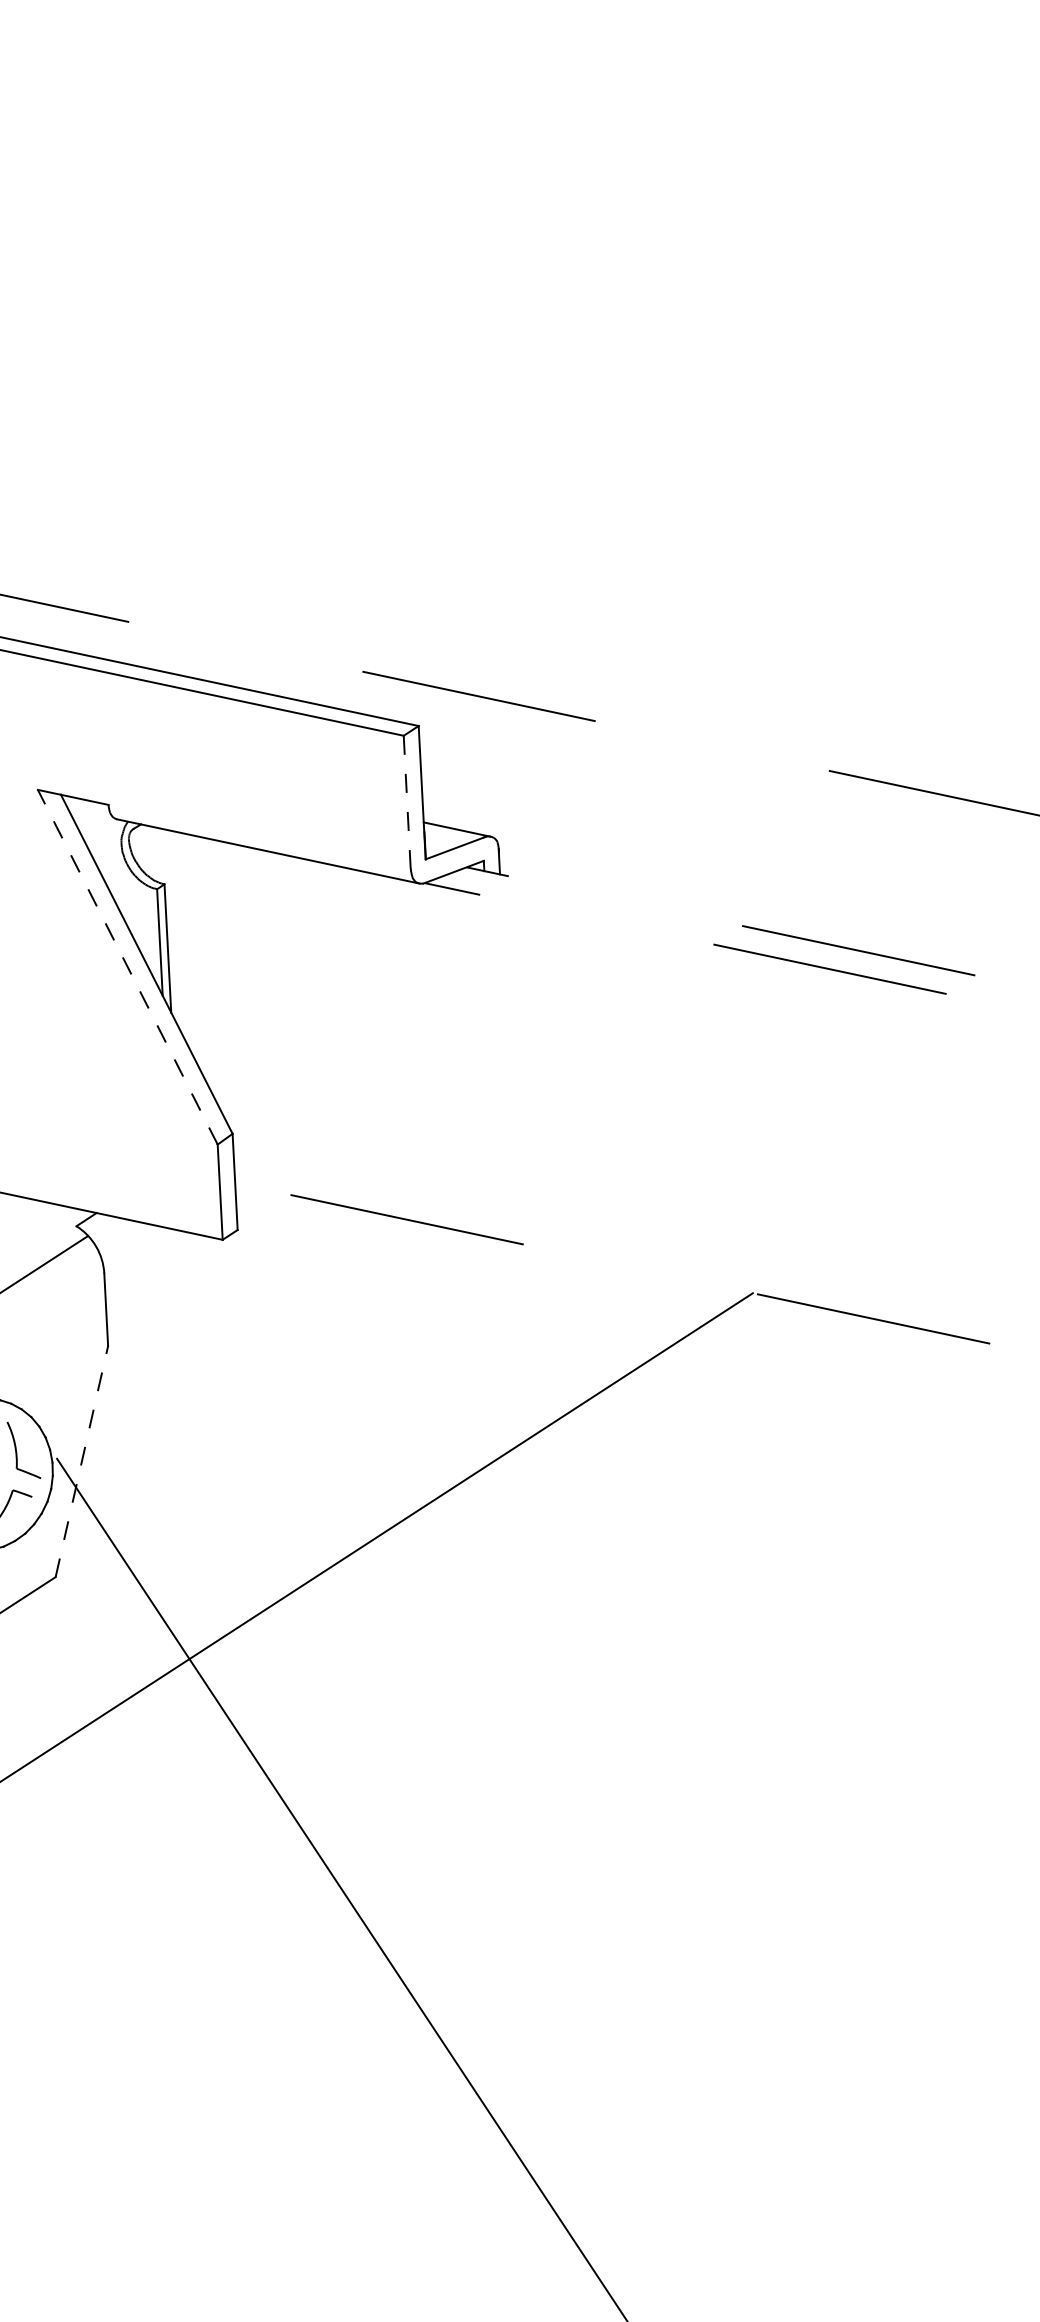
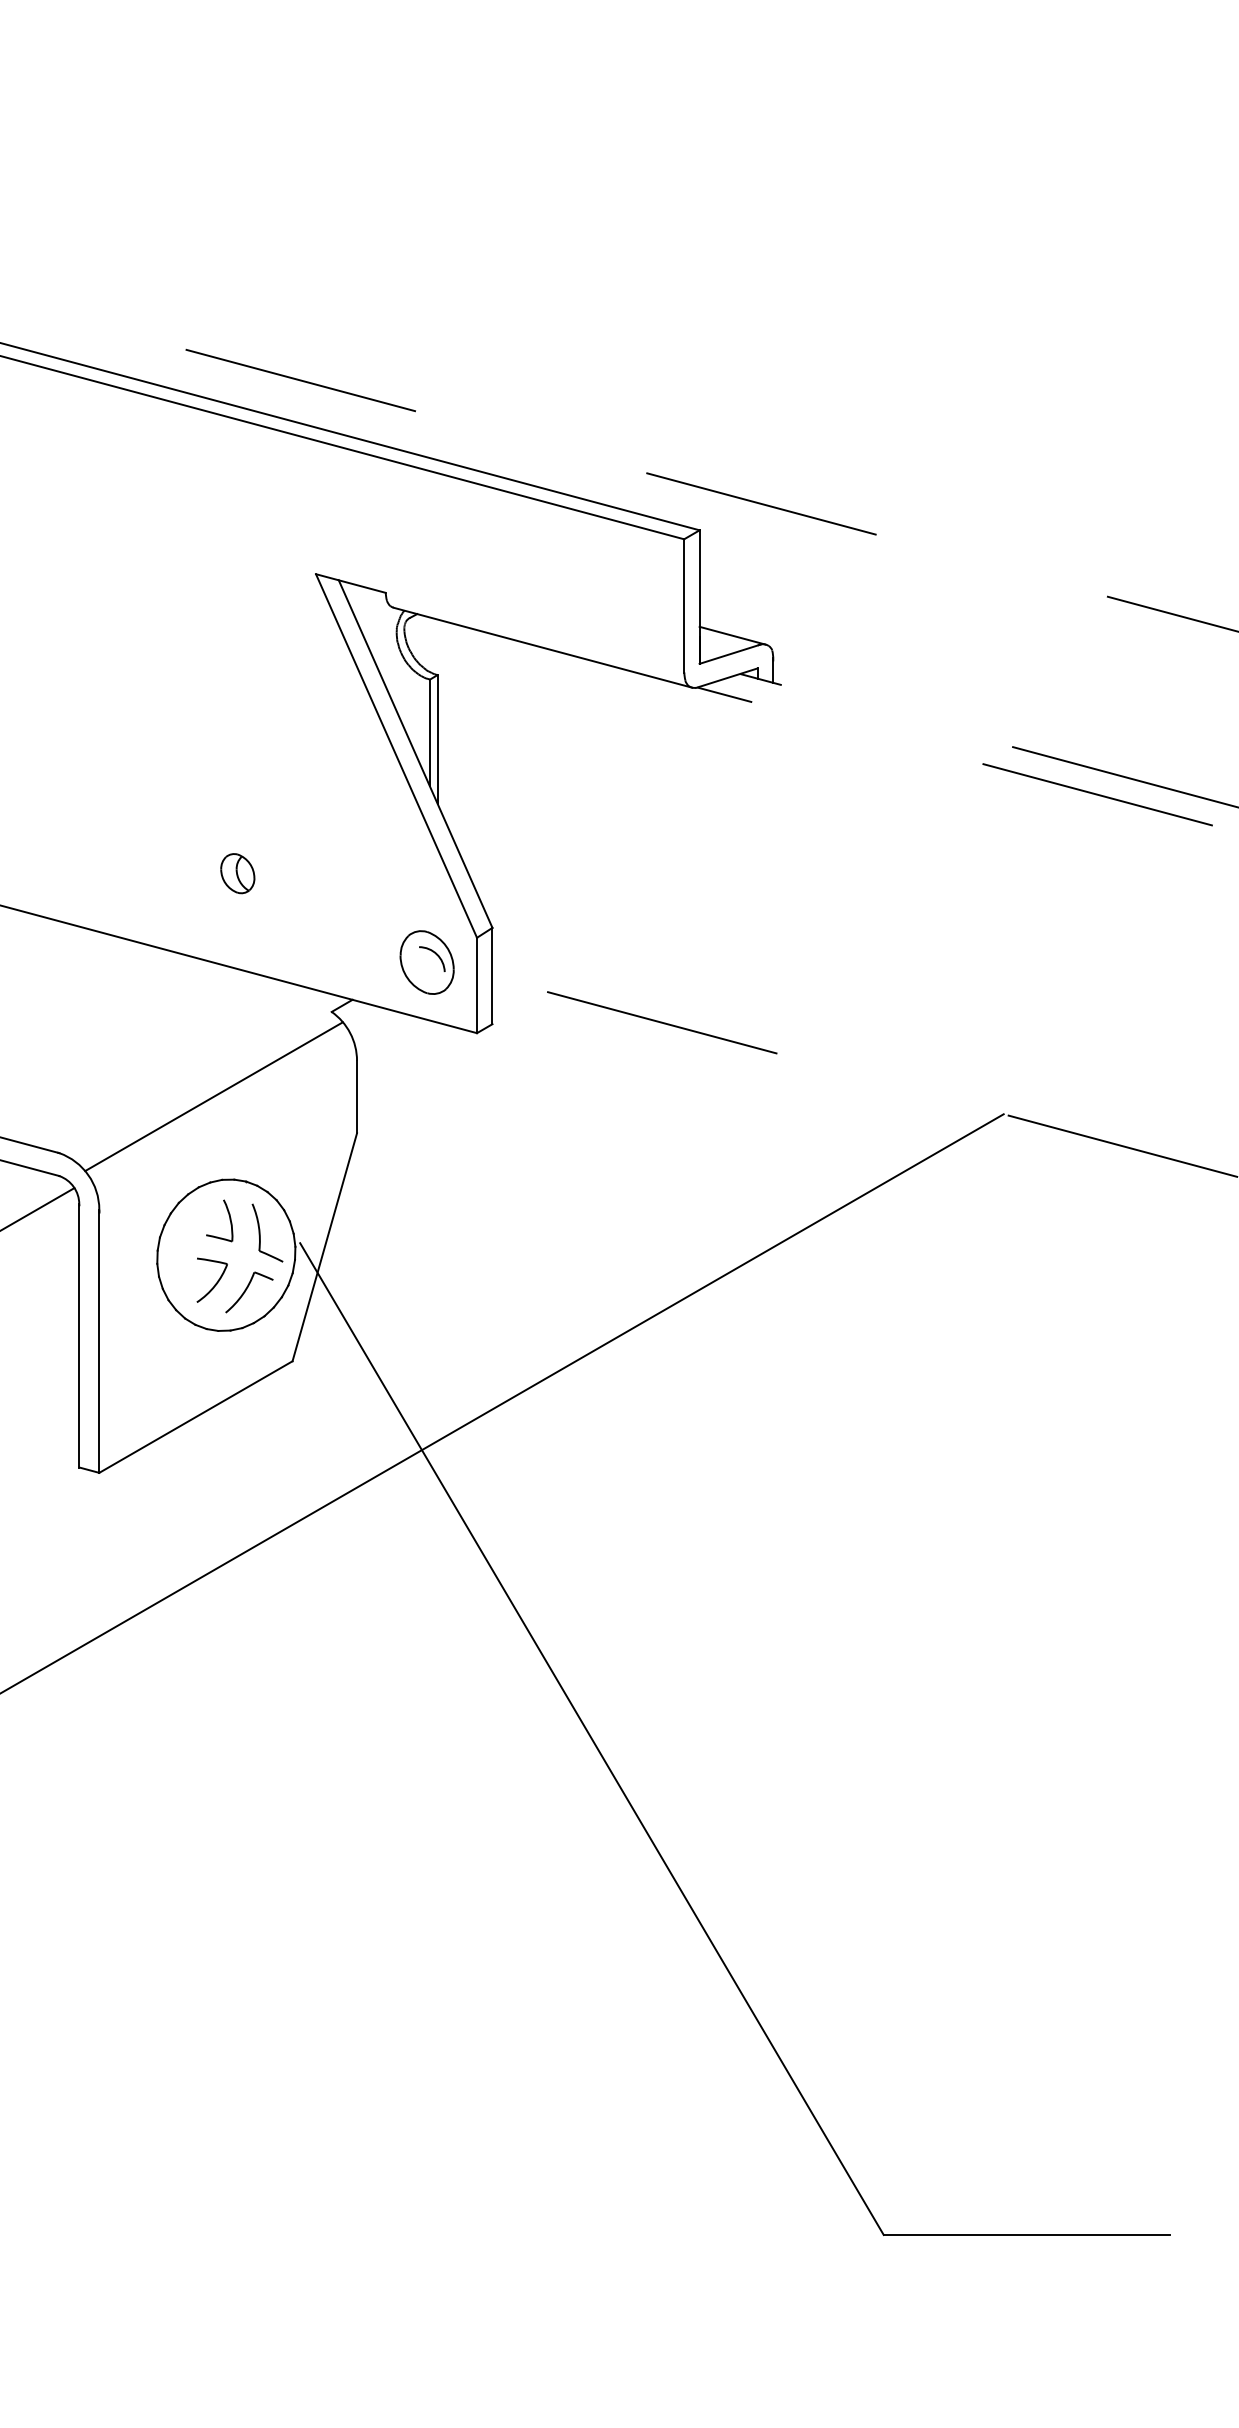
line: (407, 802) -> (684, 606), dashed -> solid
line: (127, 966) -> (396, 755), dashed -> solid
part: (168, 1171) -> (426, 962), added
line: (81, 1460) -> (324, 1246), dashed -> solid

